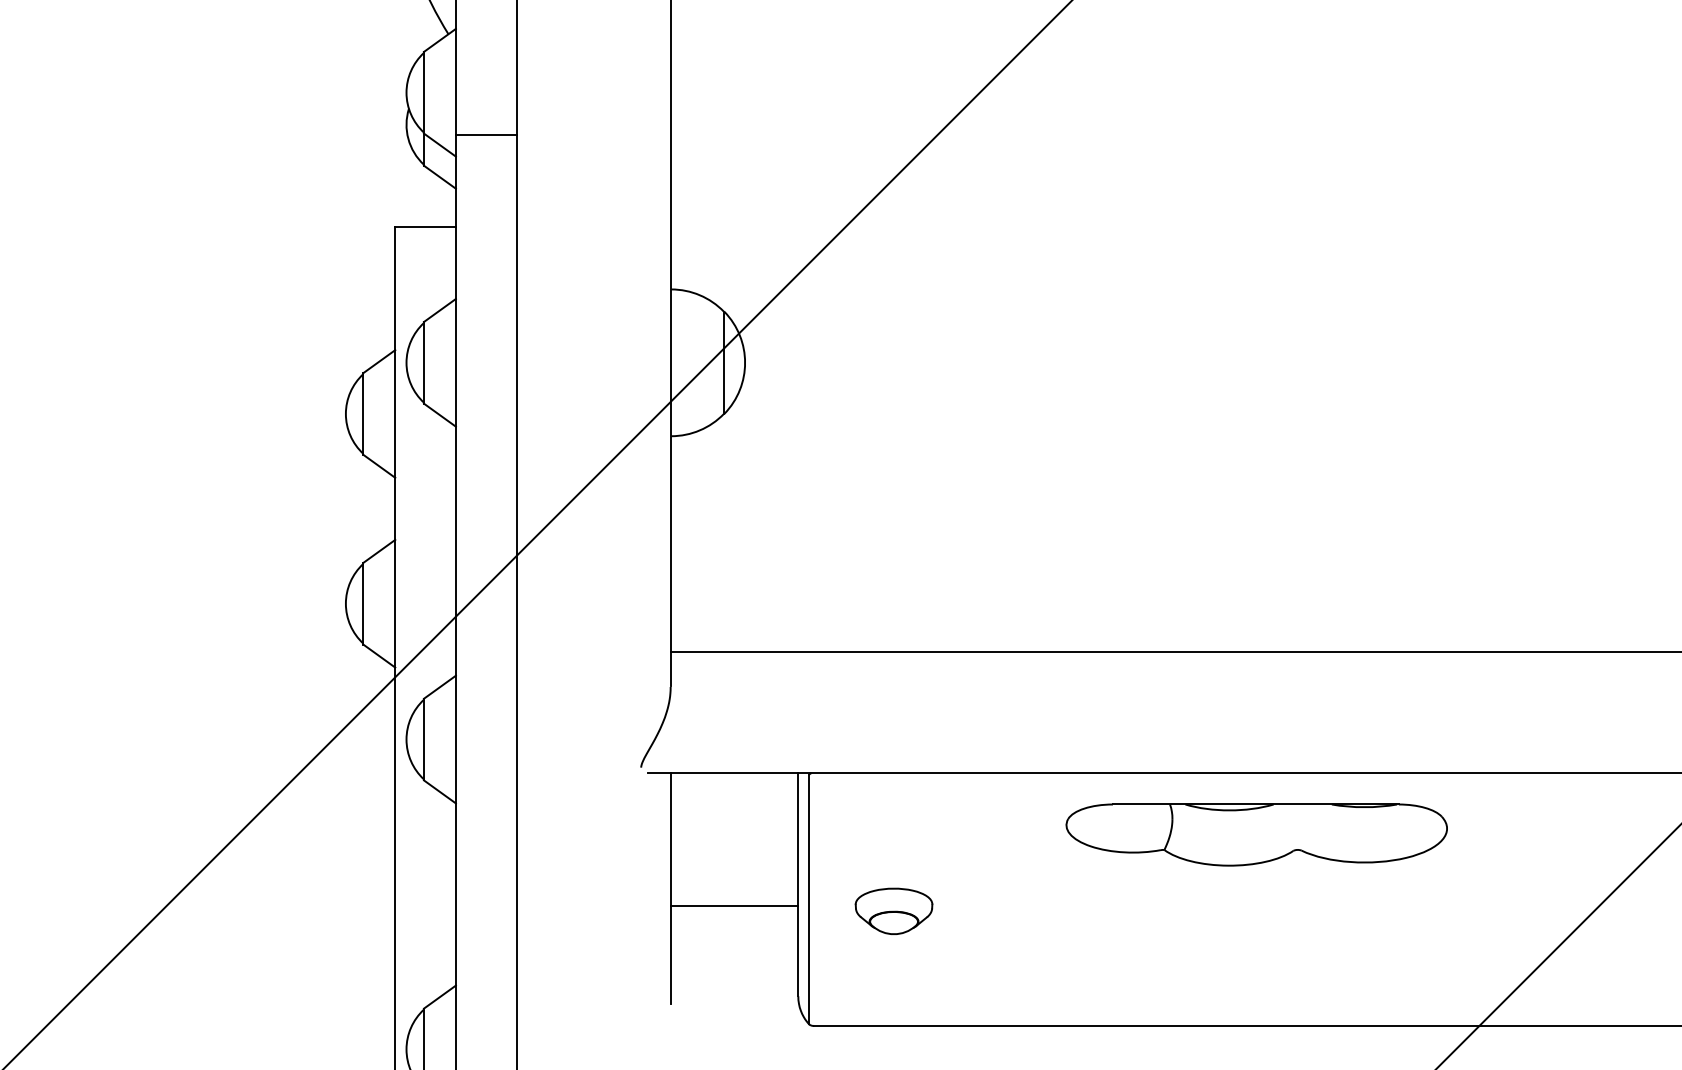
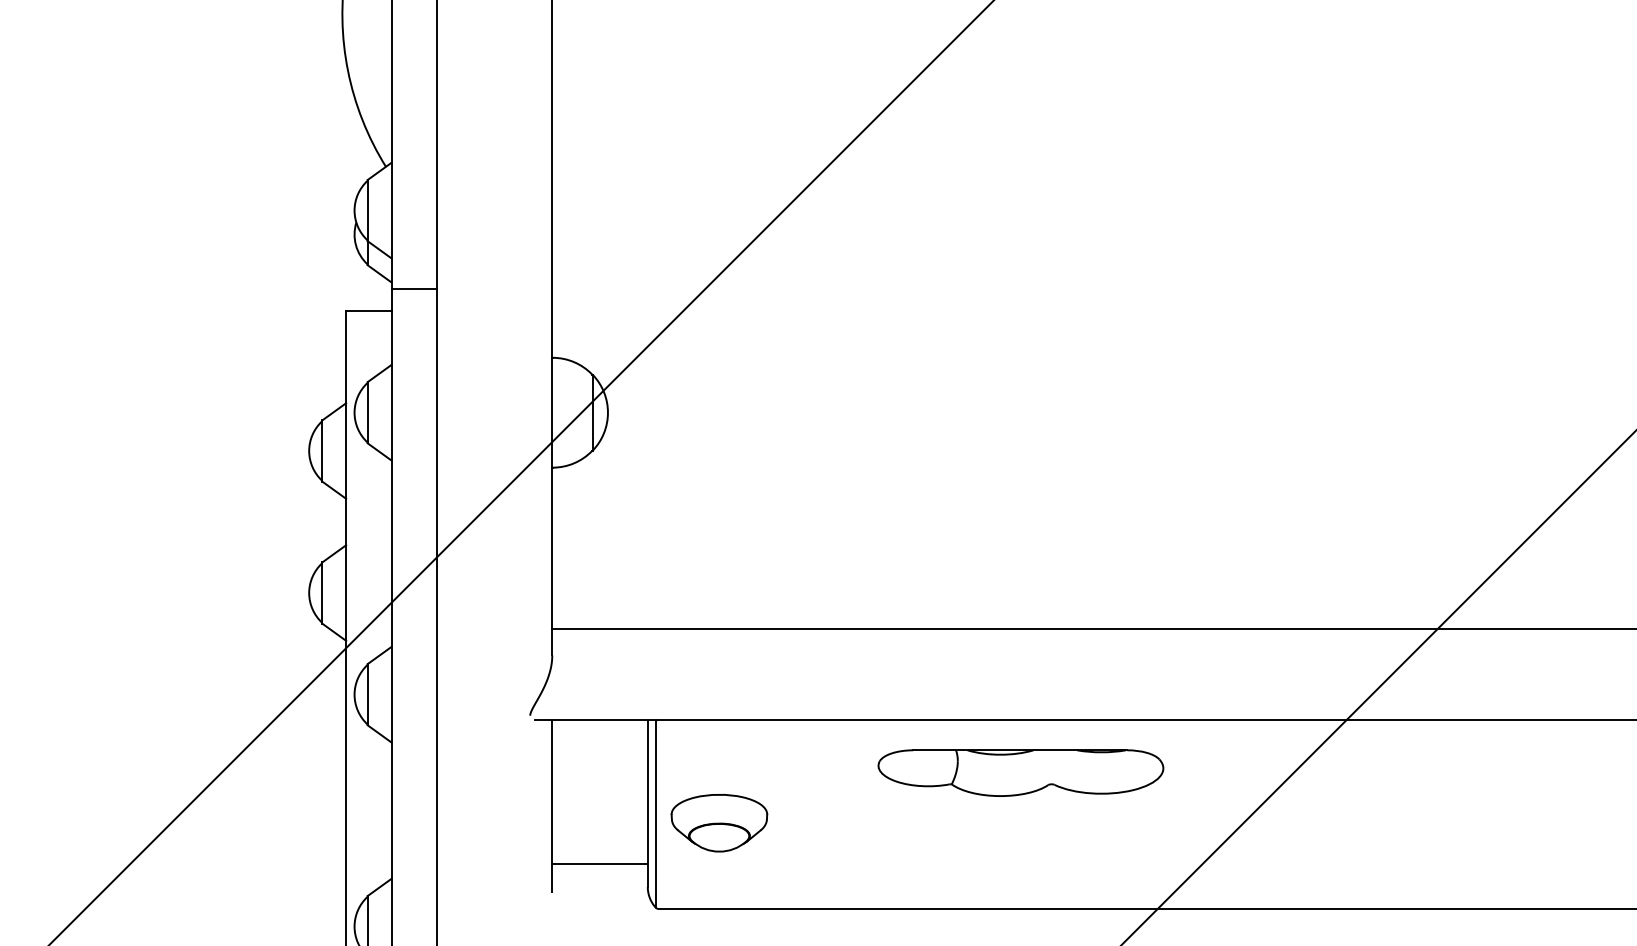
line: (485, 135) -> (413, 289), moved
part: (1256, 834) -> (1020, 772), moved
line: (733, 906) -> (599, 864), moved
part: (894, 911) -> (719, 823), size x1.67

